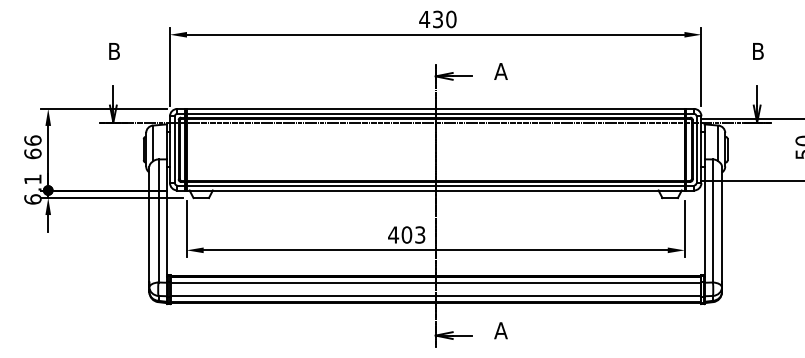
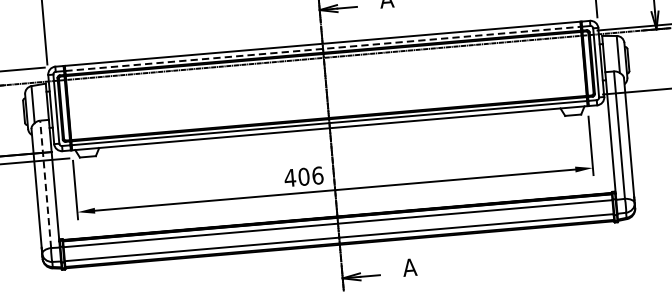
line: (436, 113) -> (323, 48), solid -> dashed
line: (158, 220) -> (45, 183), solid -> dashed
text: (420, 234) -> (318, 175), 403 -> 406

